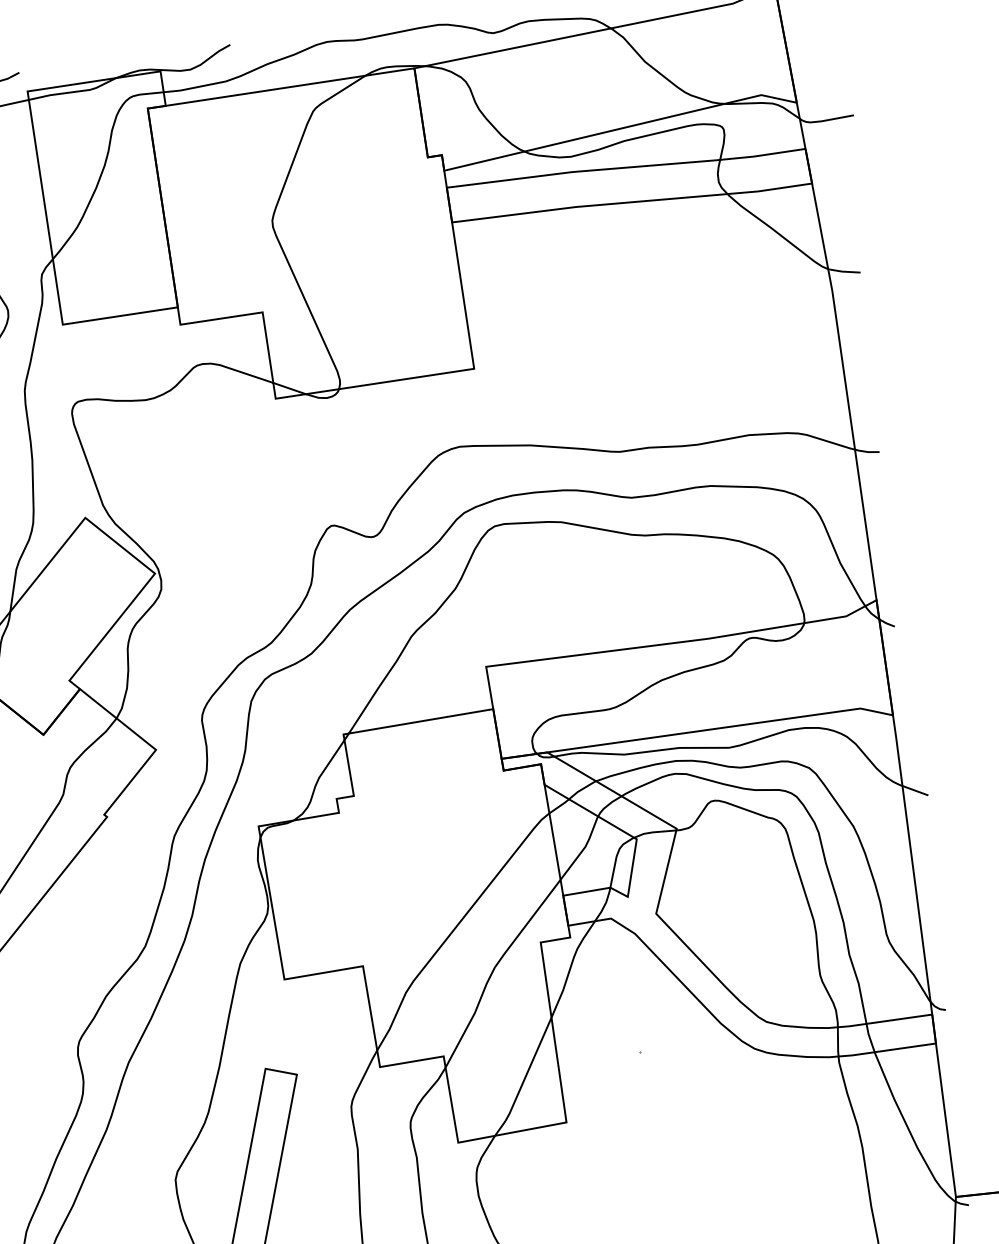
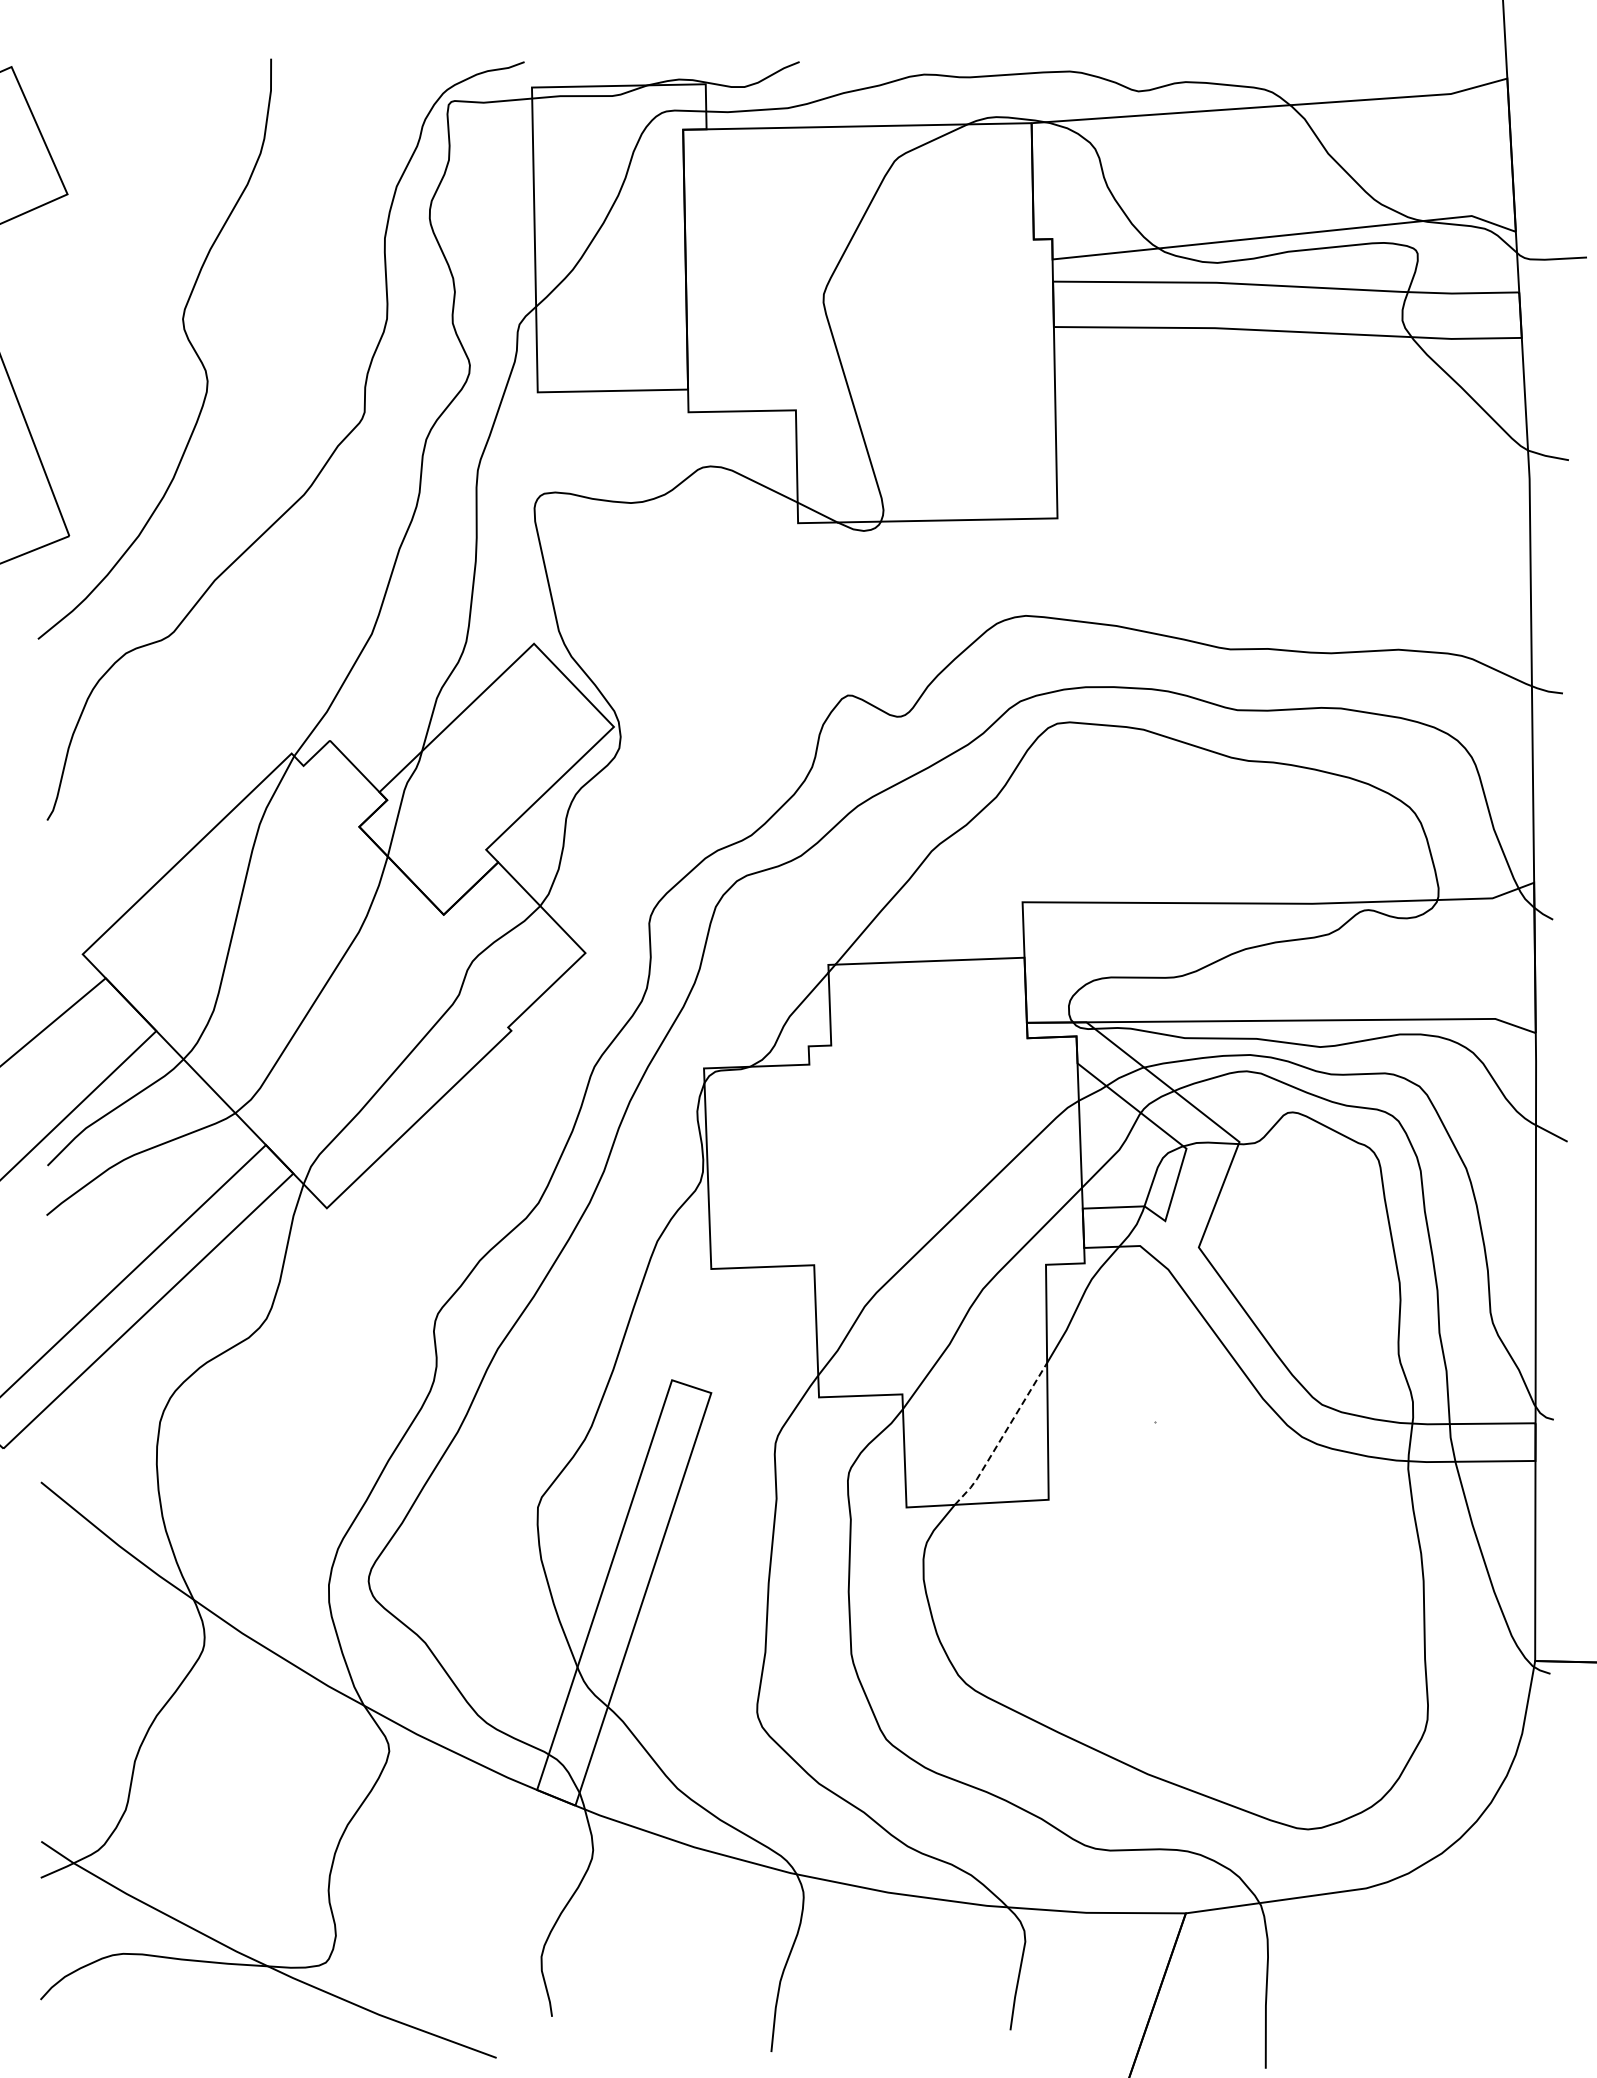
line: (524, 1079) -> (1002, 1437), solid -> dashed

